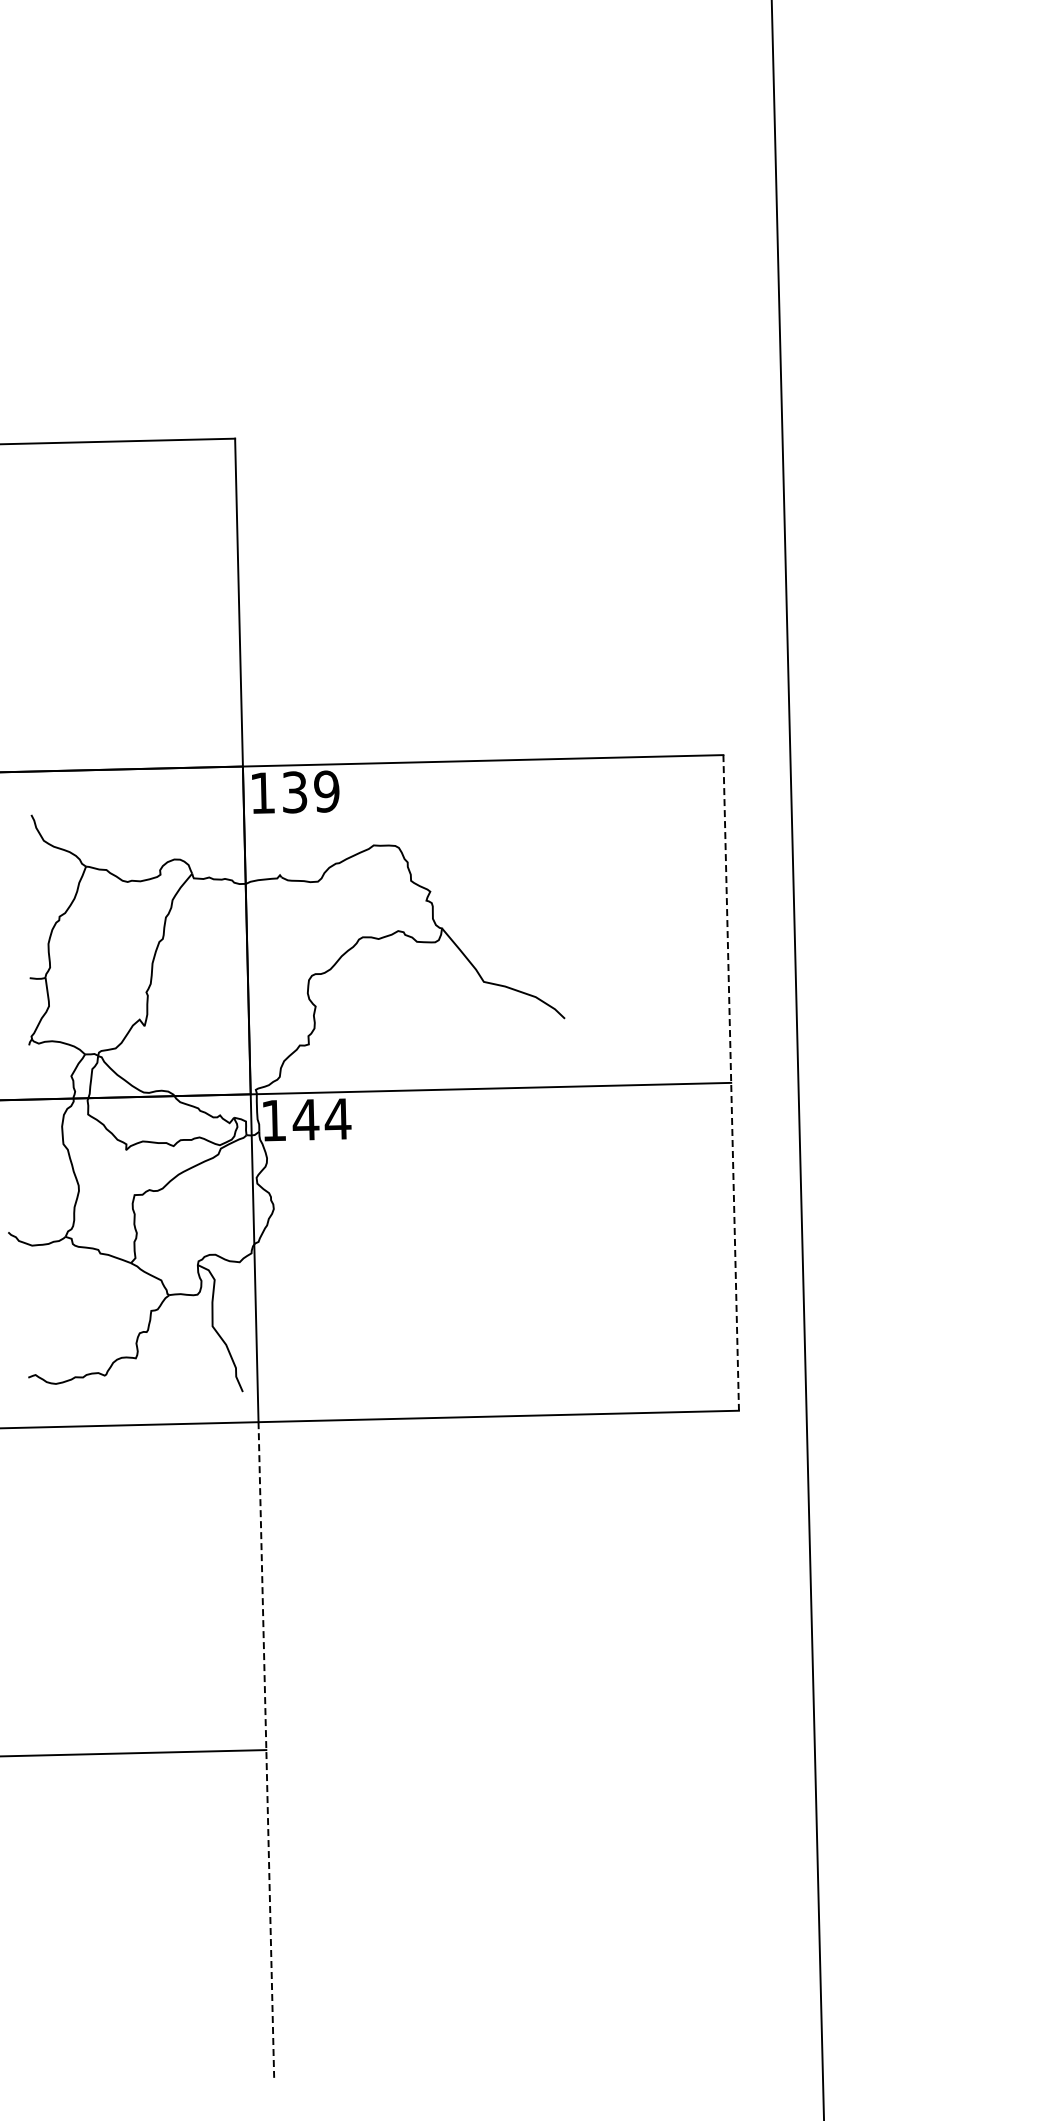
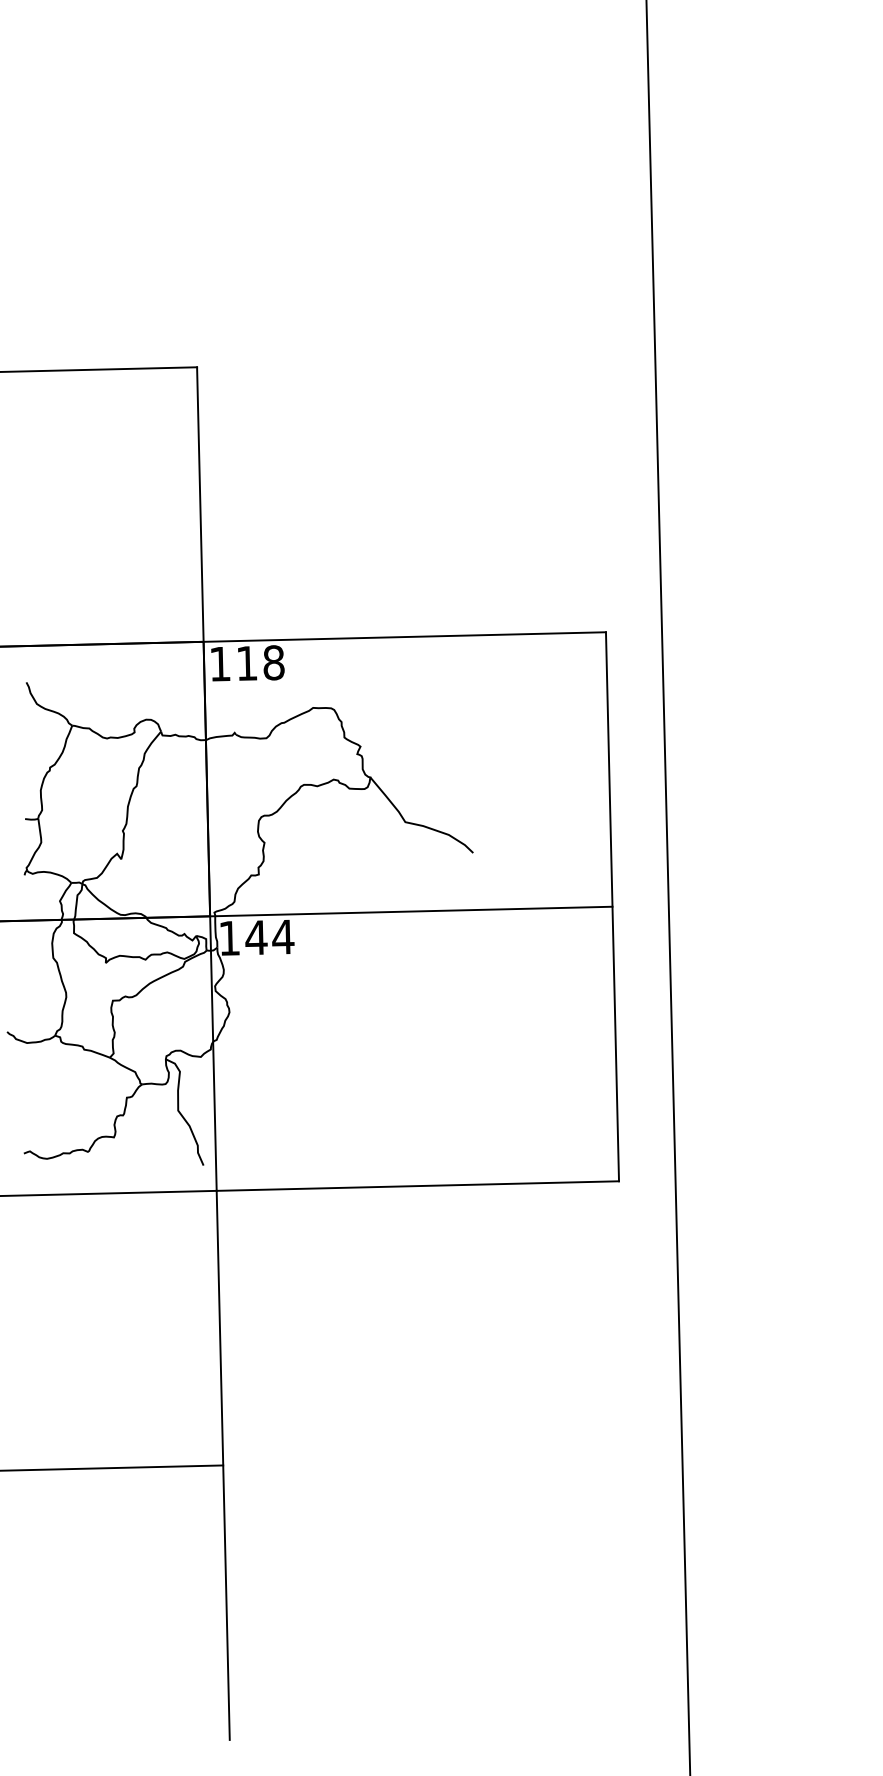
text: (311, 791) -> (261, 662), 139 -> 118
line: (731, 1082) -> (612, 906), dashed -> solid
line: (266, 1750) -> (223, 1465), dashed -> solid

